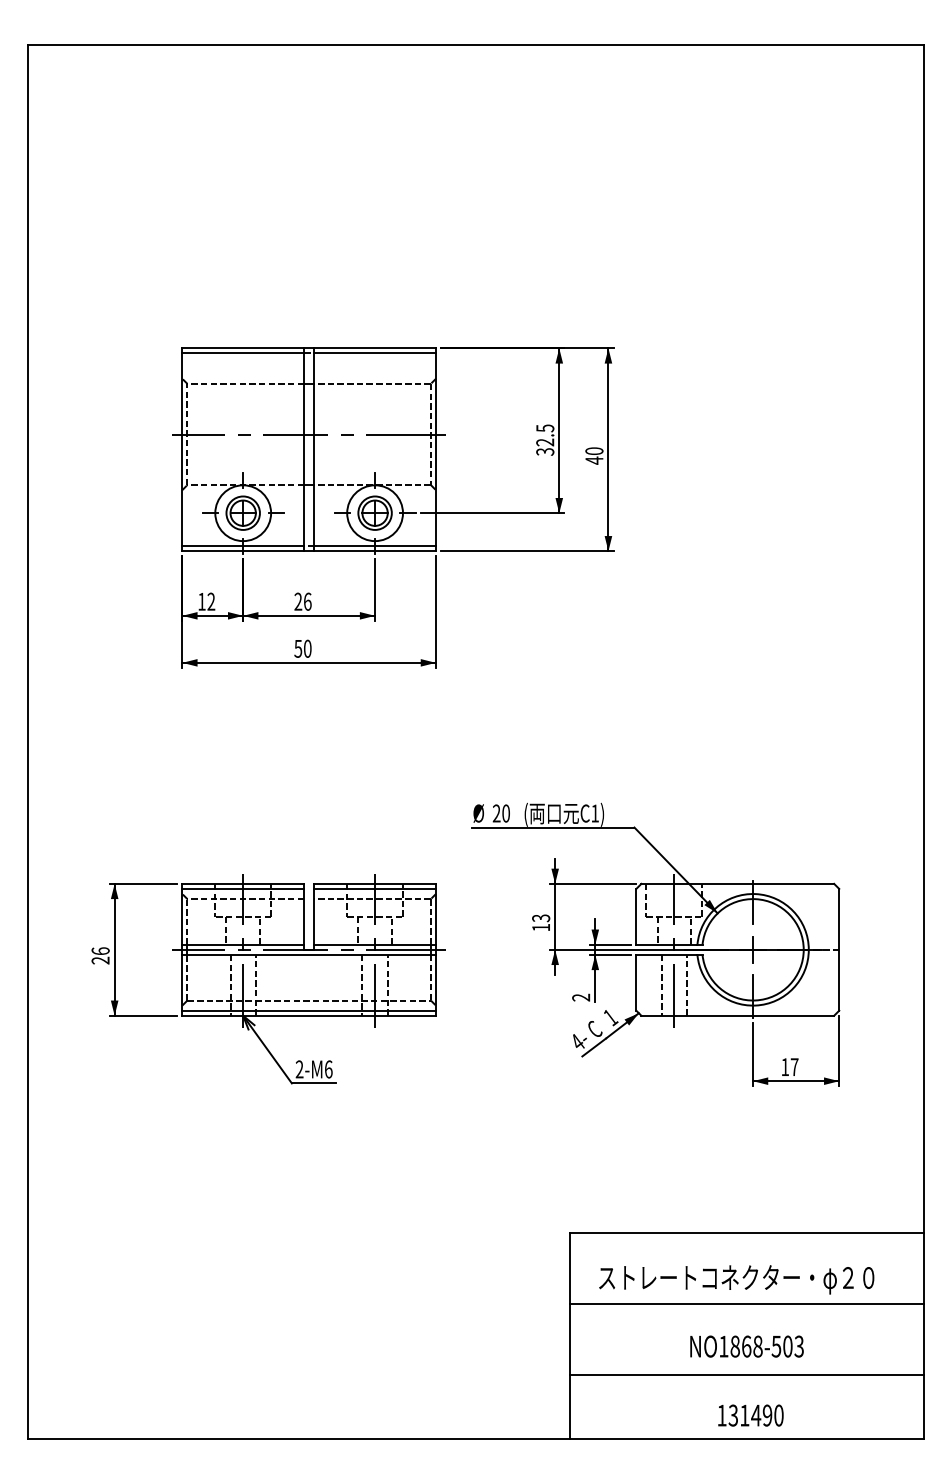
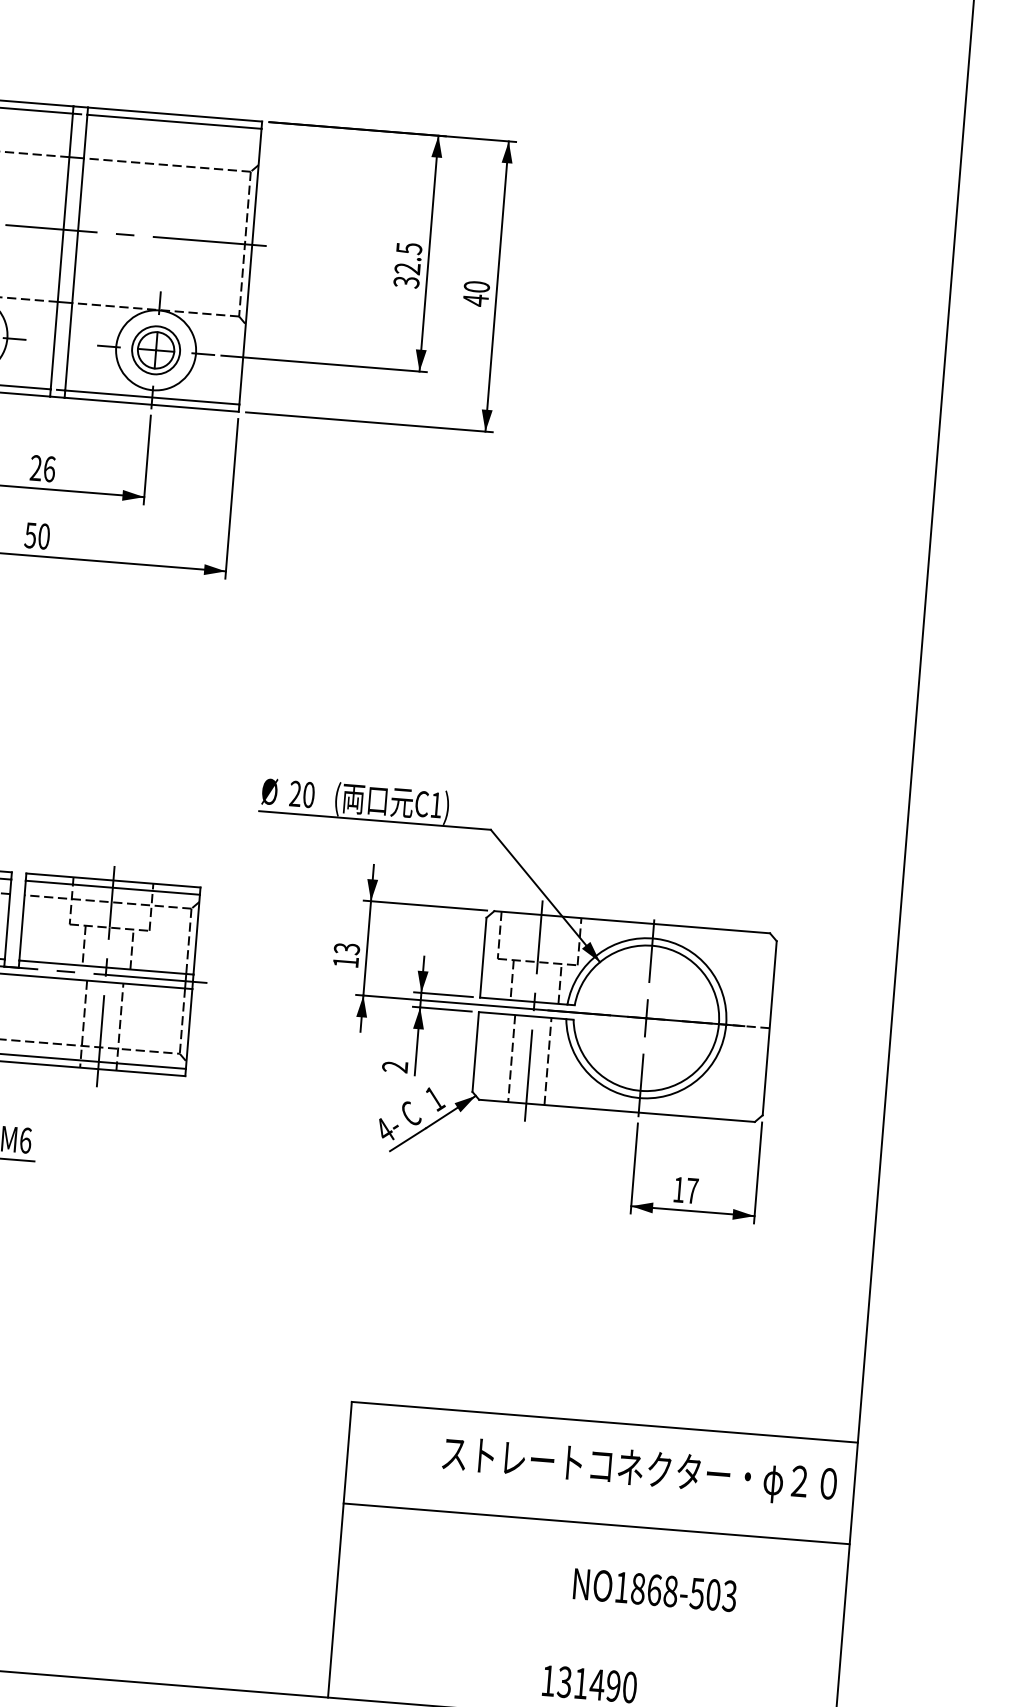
text: (736, 1279) -> (639, 1470), moved
text: (746, 1346) -> (654, 1589), moved
line: (746, 1374) -> (588, 1624), removed

